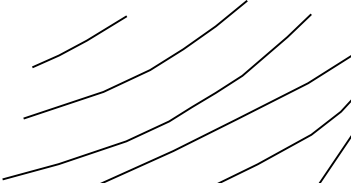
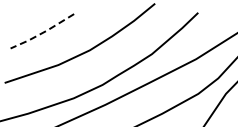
line: (81, 43) -> (43, 32), solid -> dashed

